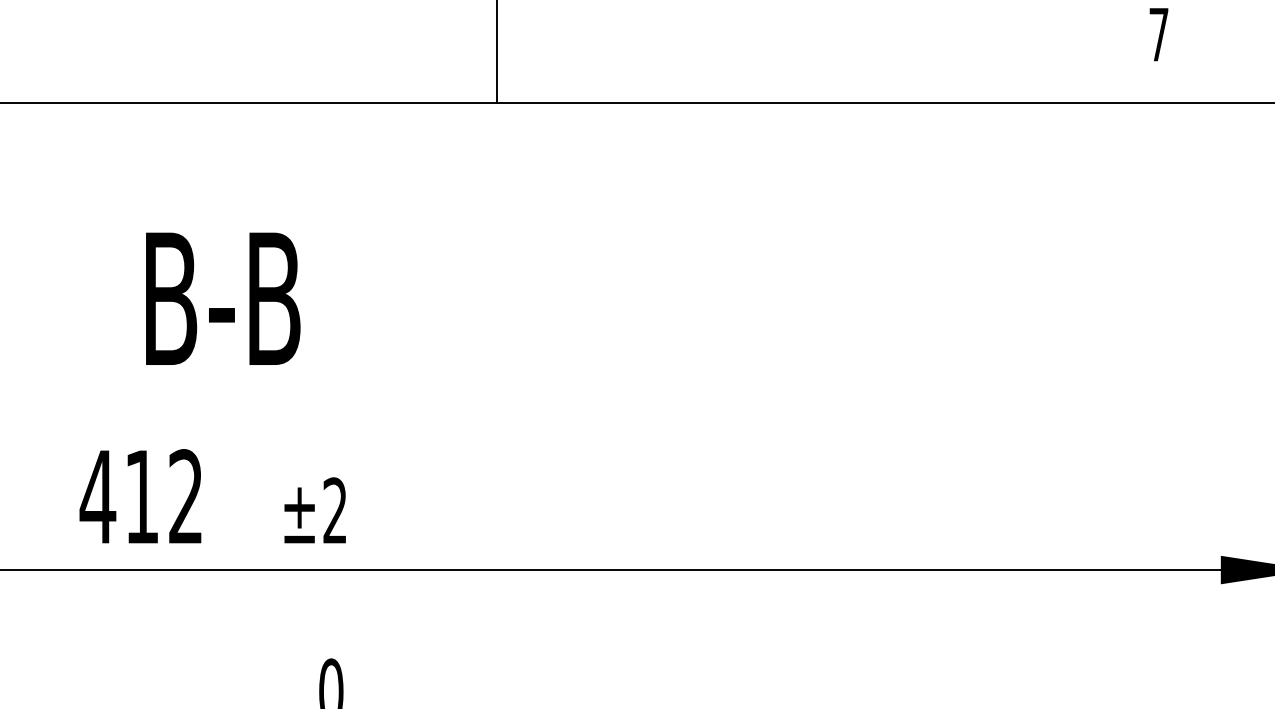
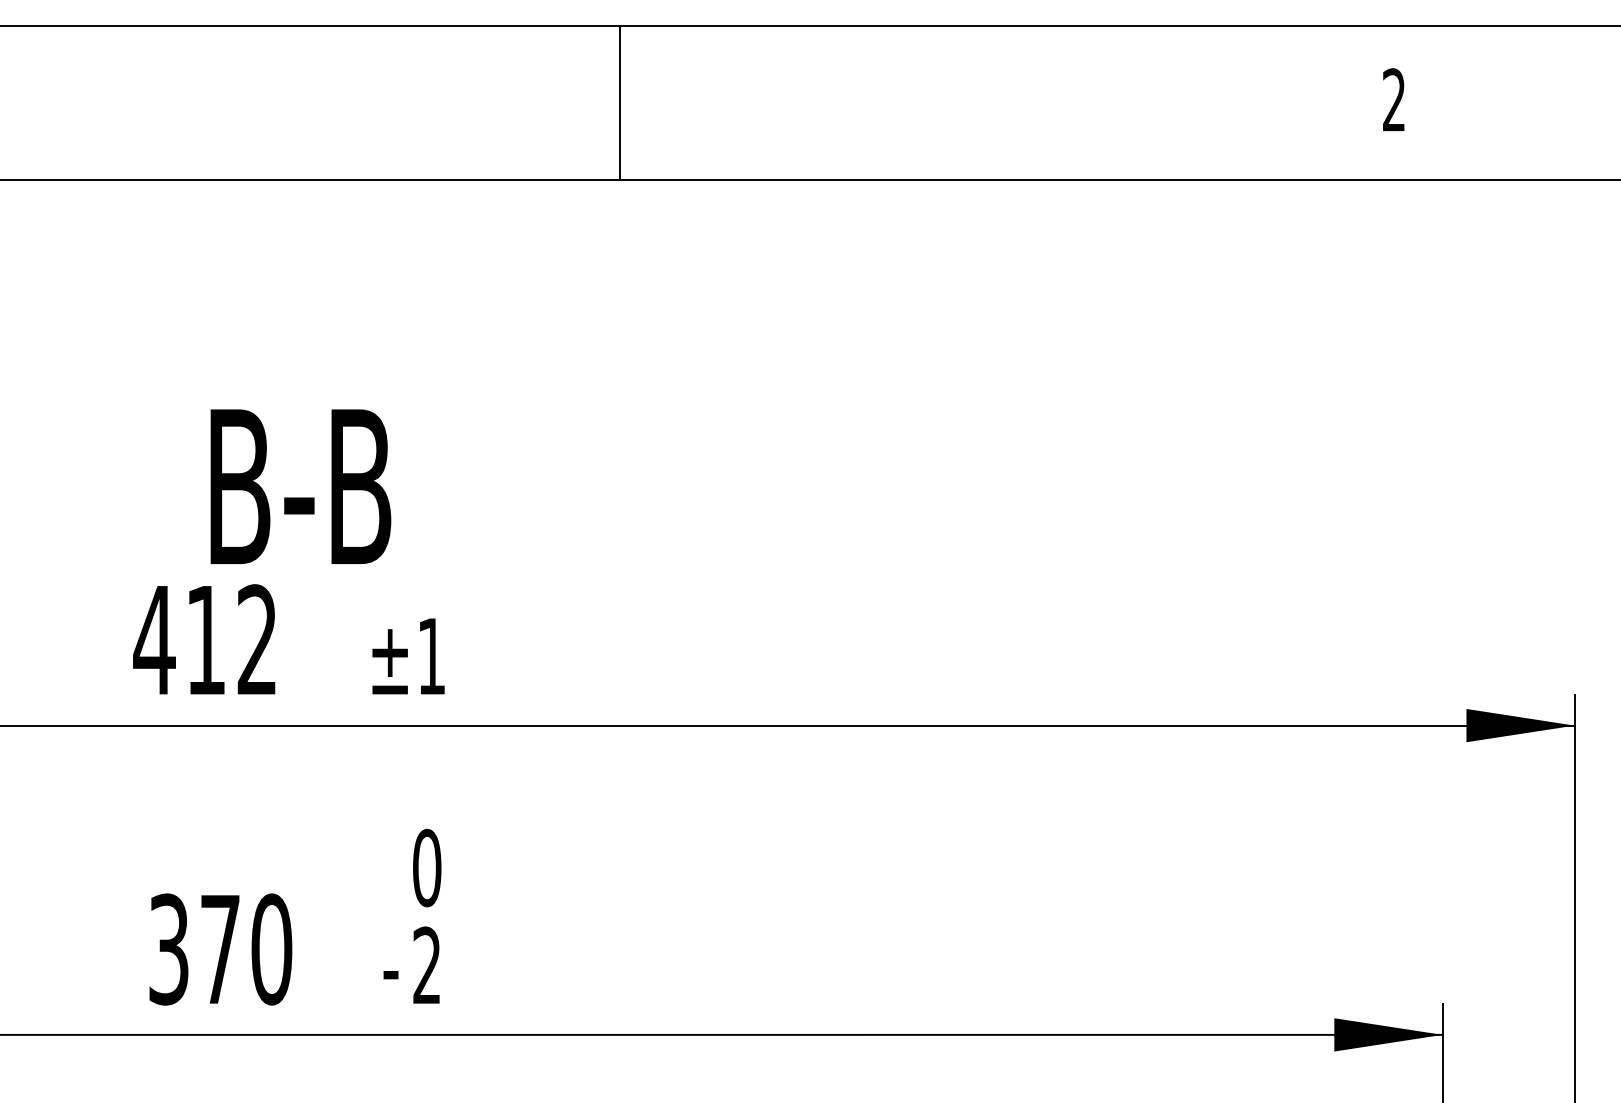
text: (1158, 34) -> (1393, 99), 7 -> 2
text: (222, 298) -> (300, 486), moved
text: (335, 510) -> (431, 655), ±2 -> ±1

